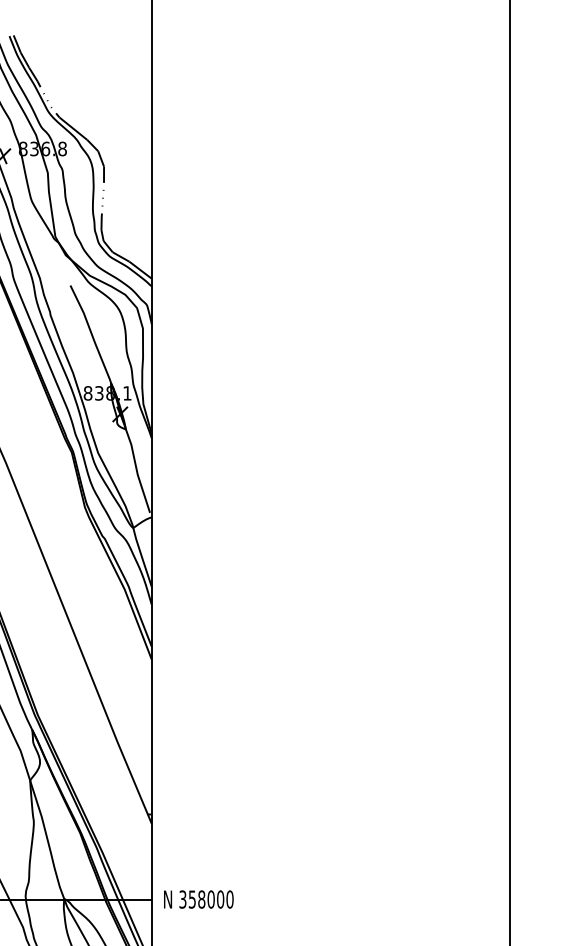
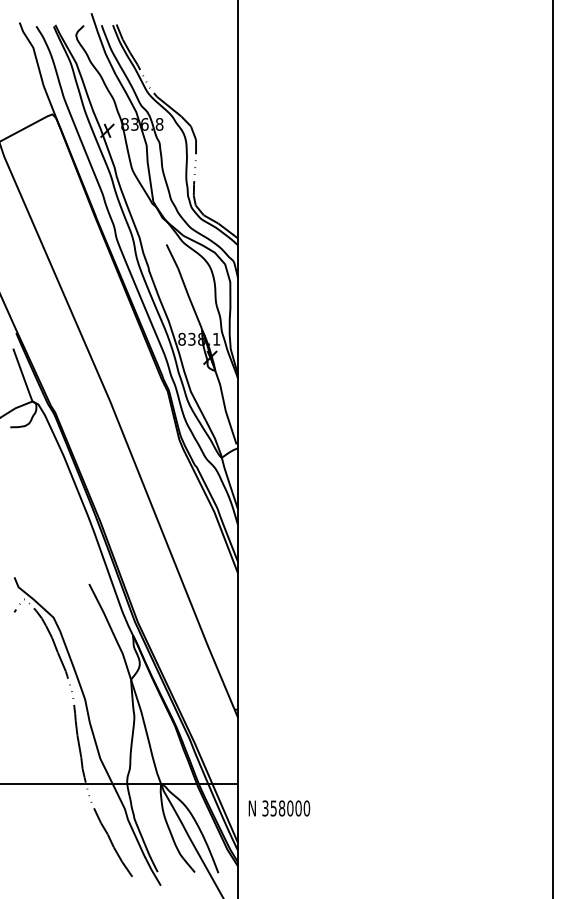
text: (198, 899) -> (279, 808), moved

